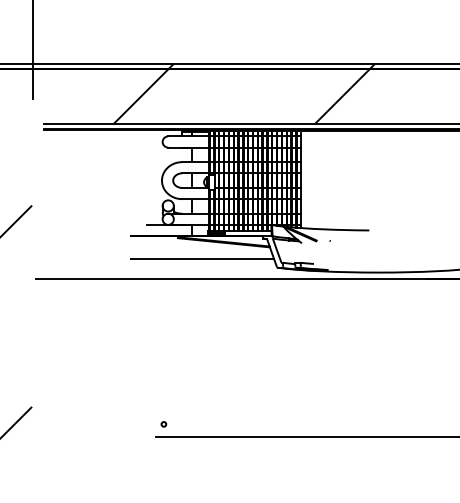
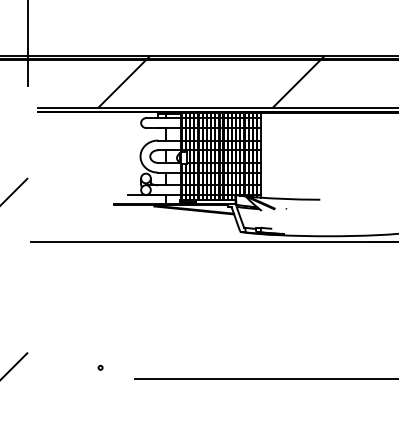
line: (202, 258) -> (175, 224), removed
circle: (163, 424) -> (100, 367), moved

